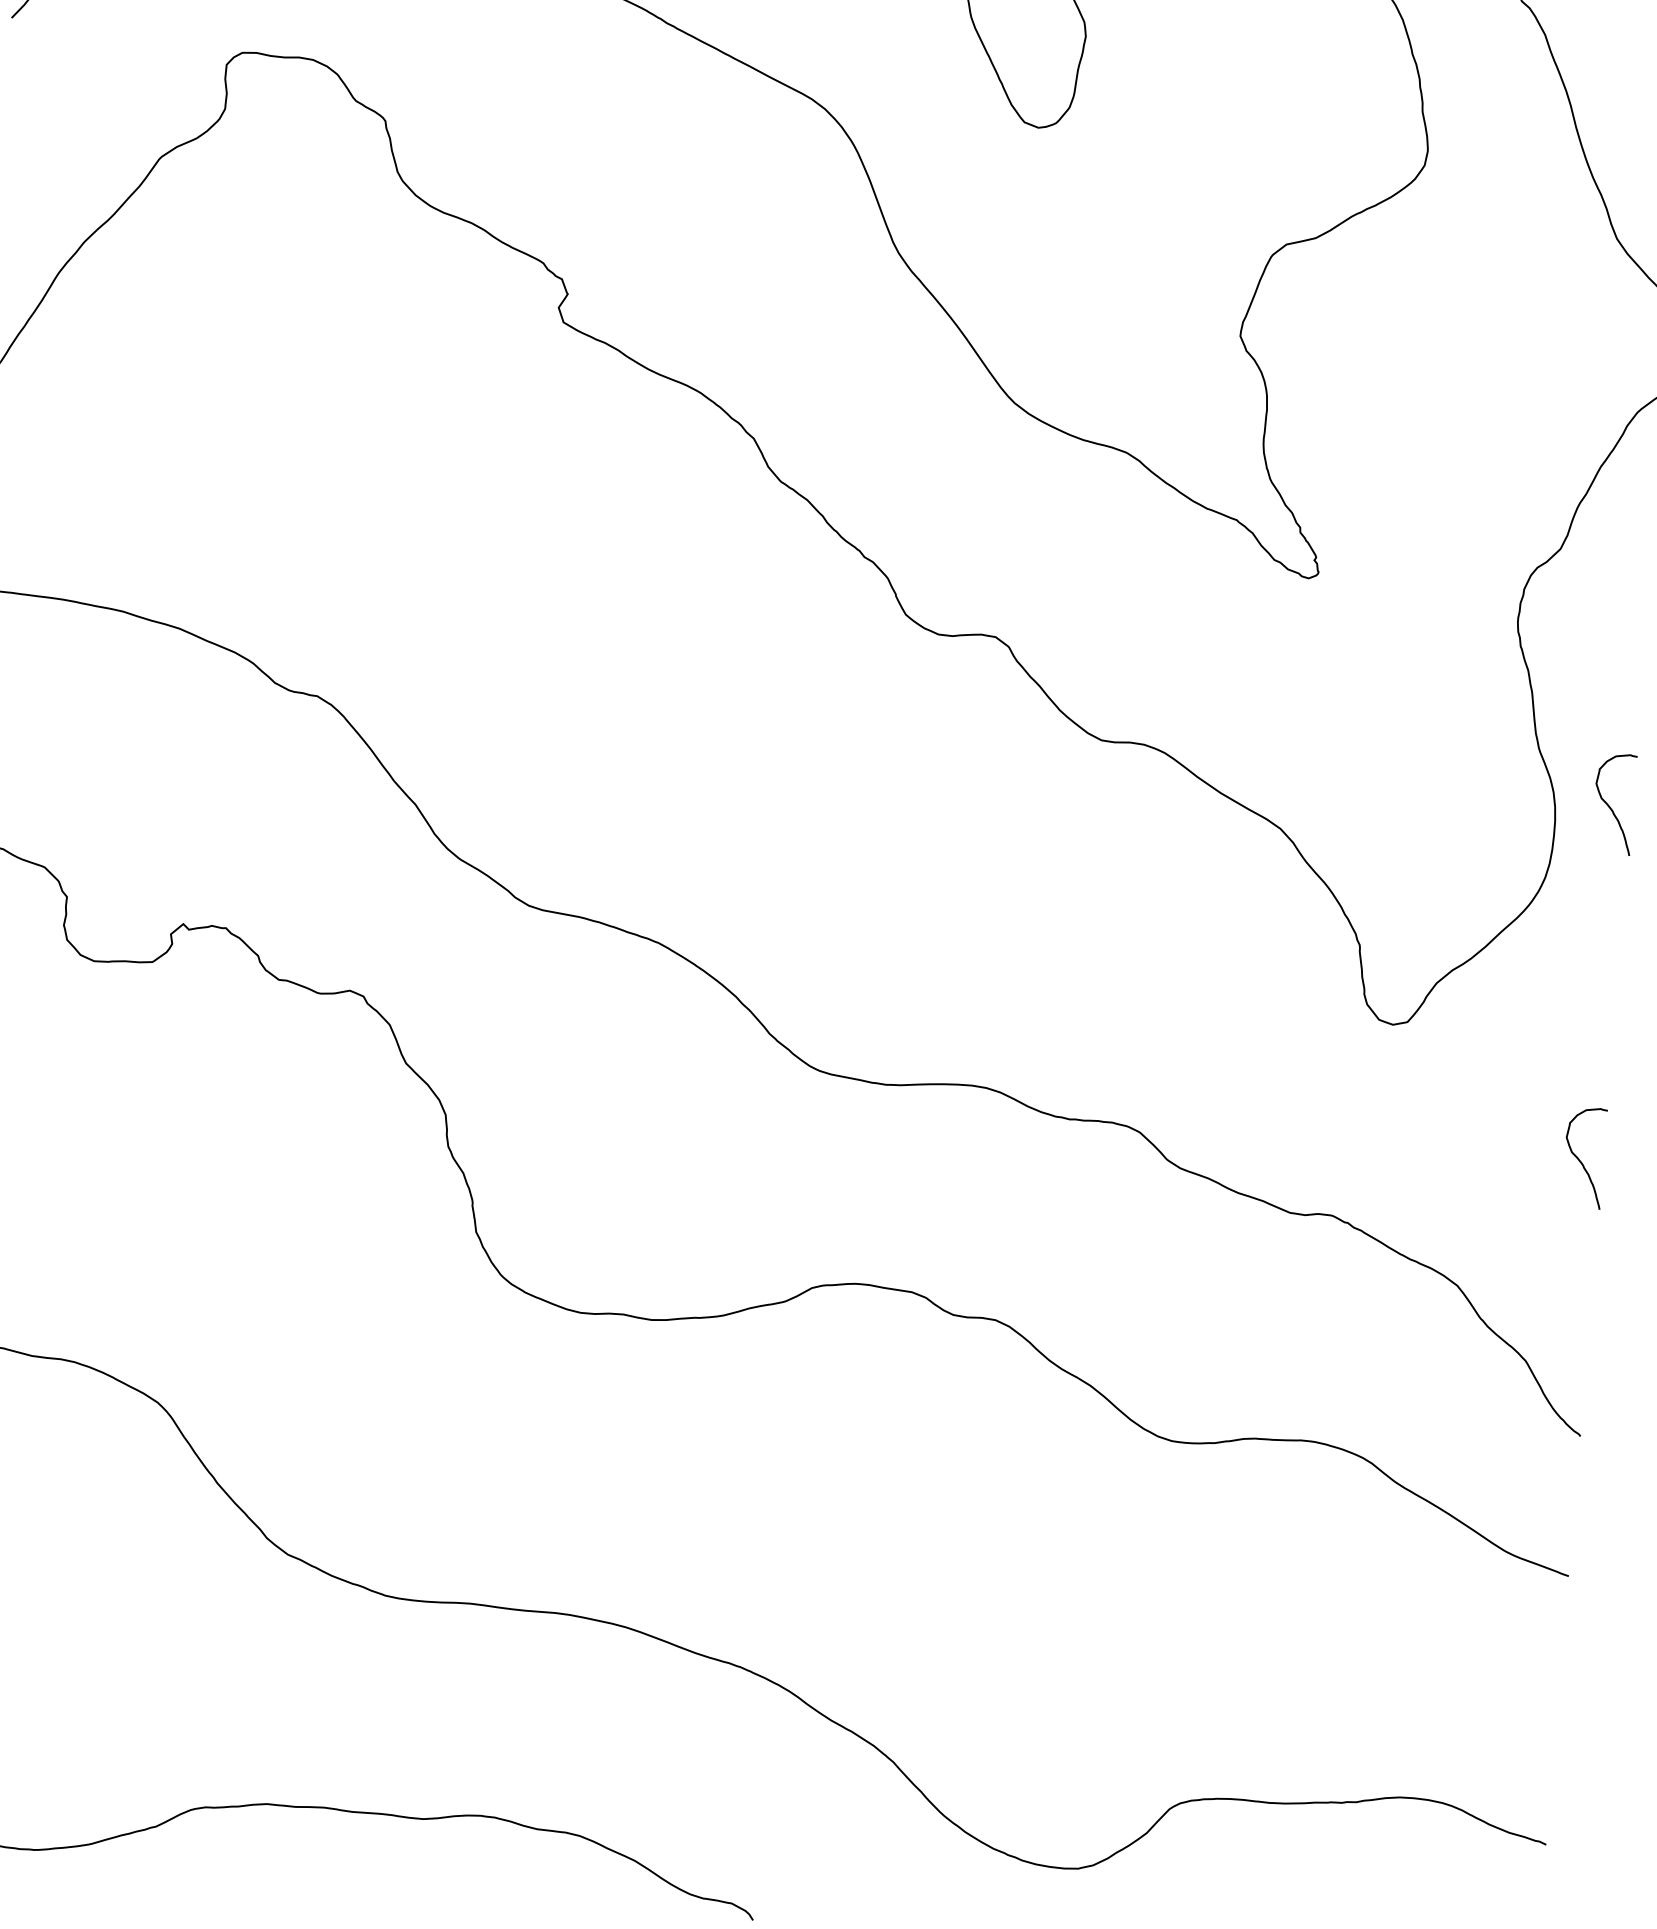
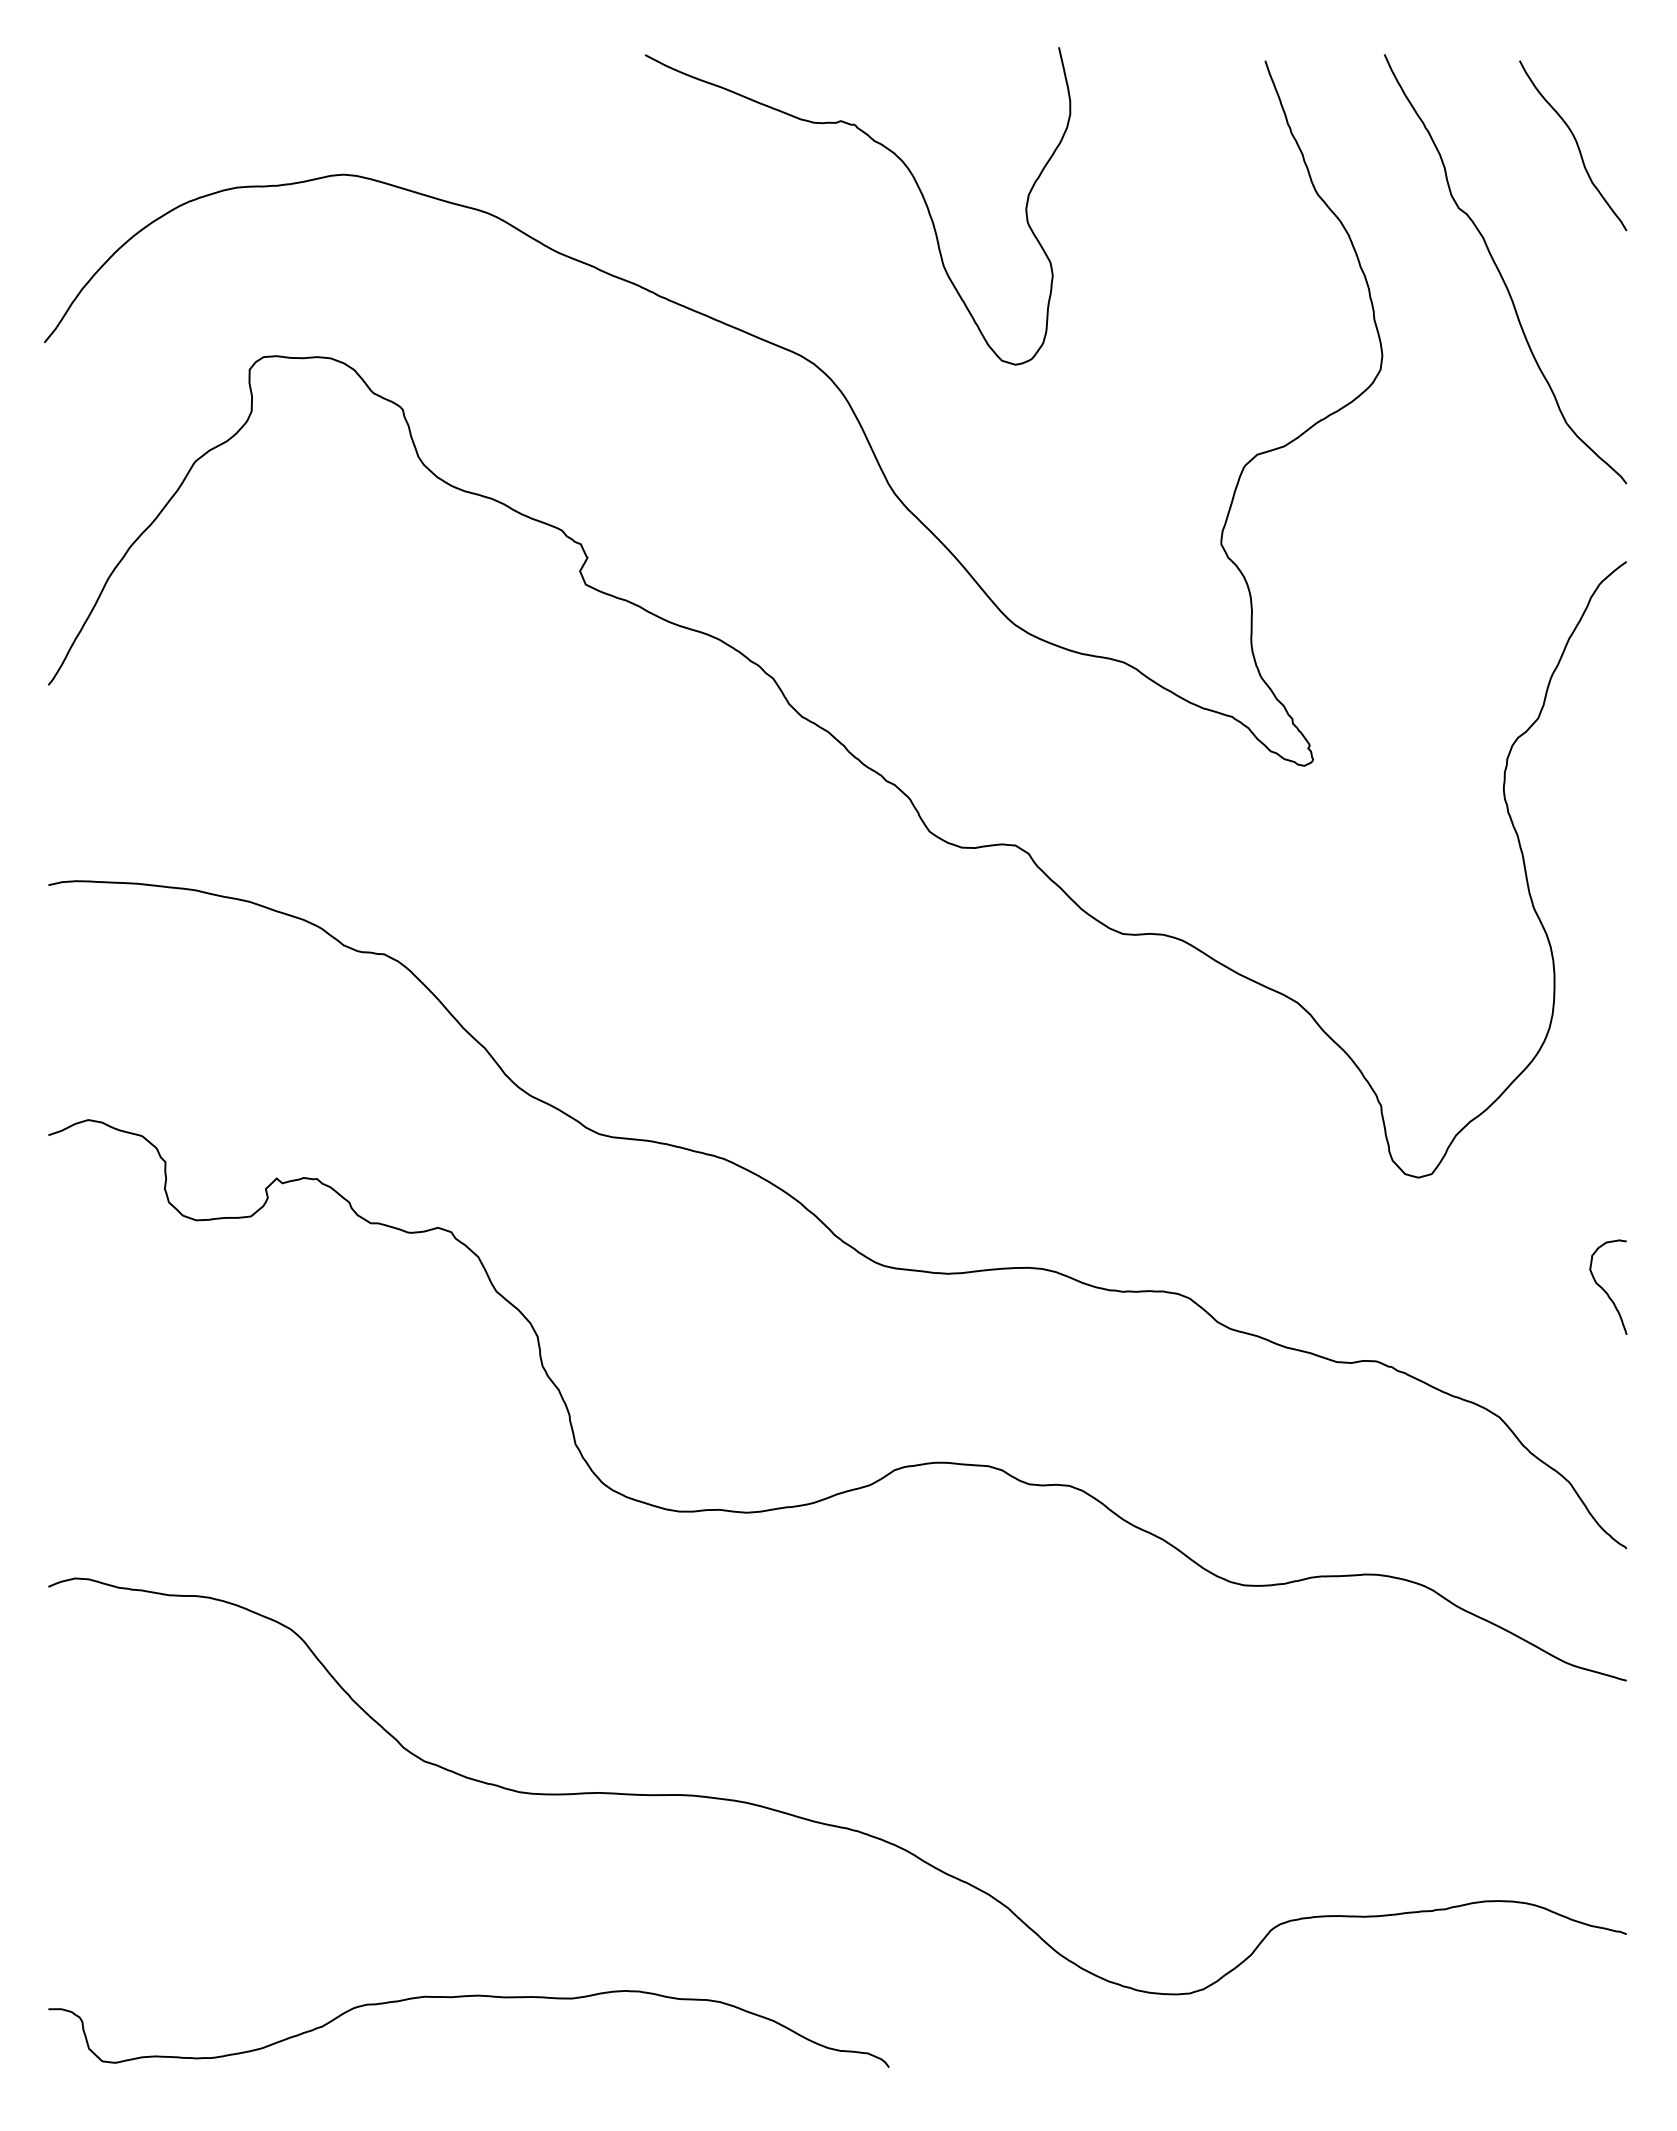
curve: (1609, 805) -> (1604, 955), removed

